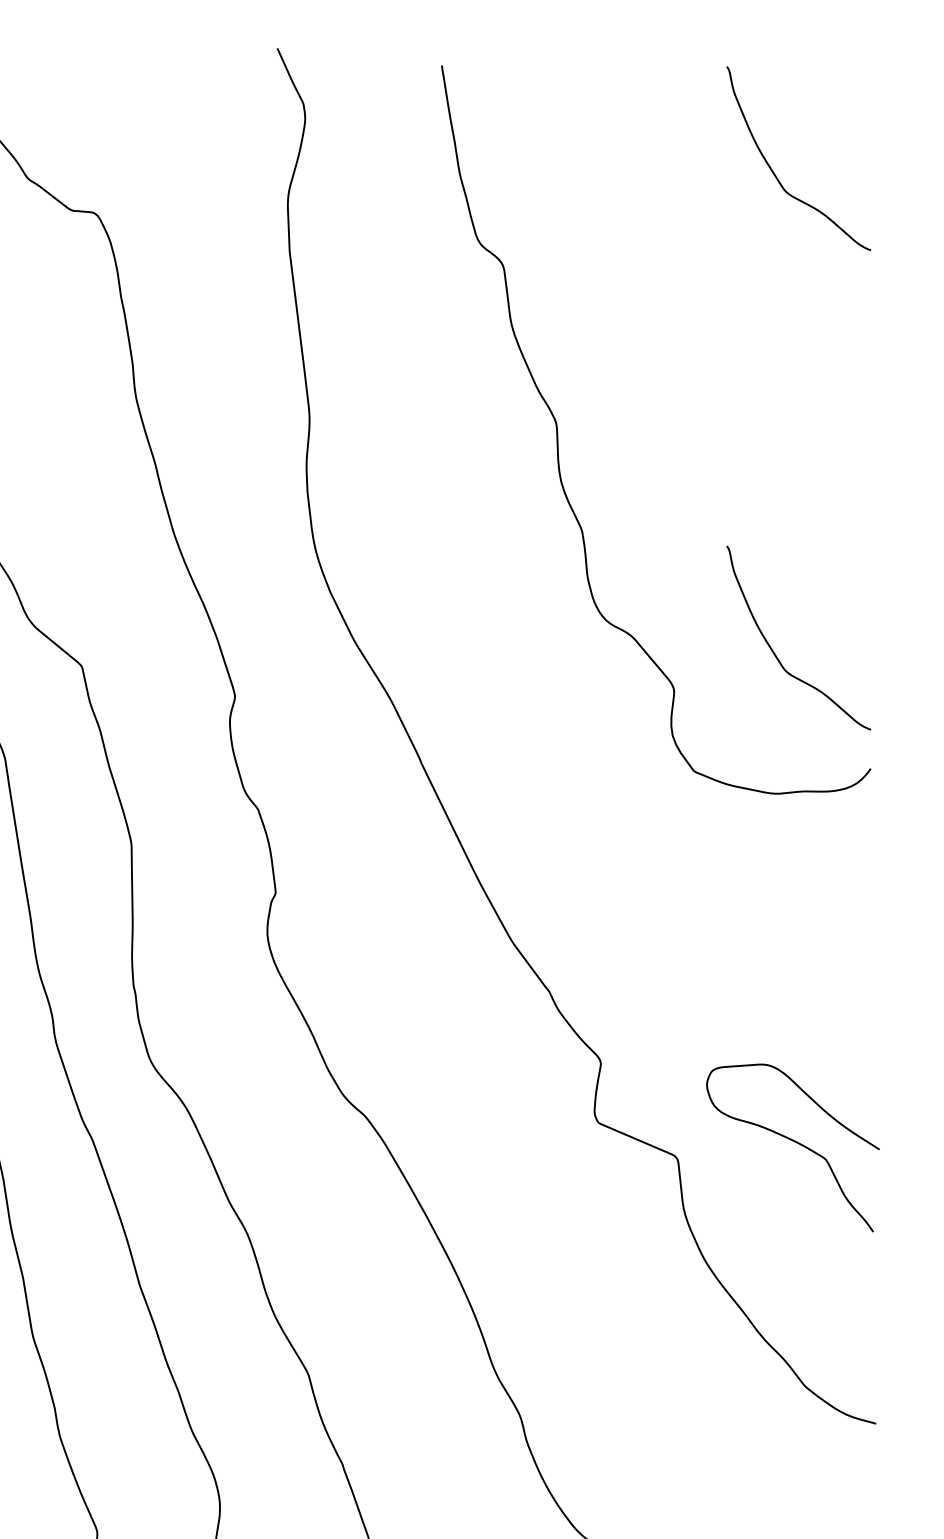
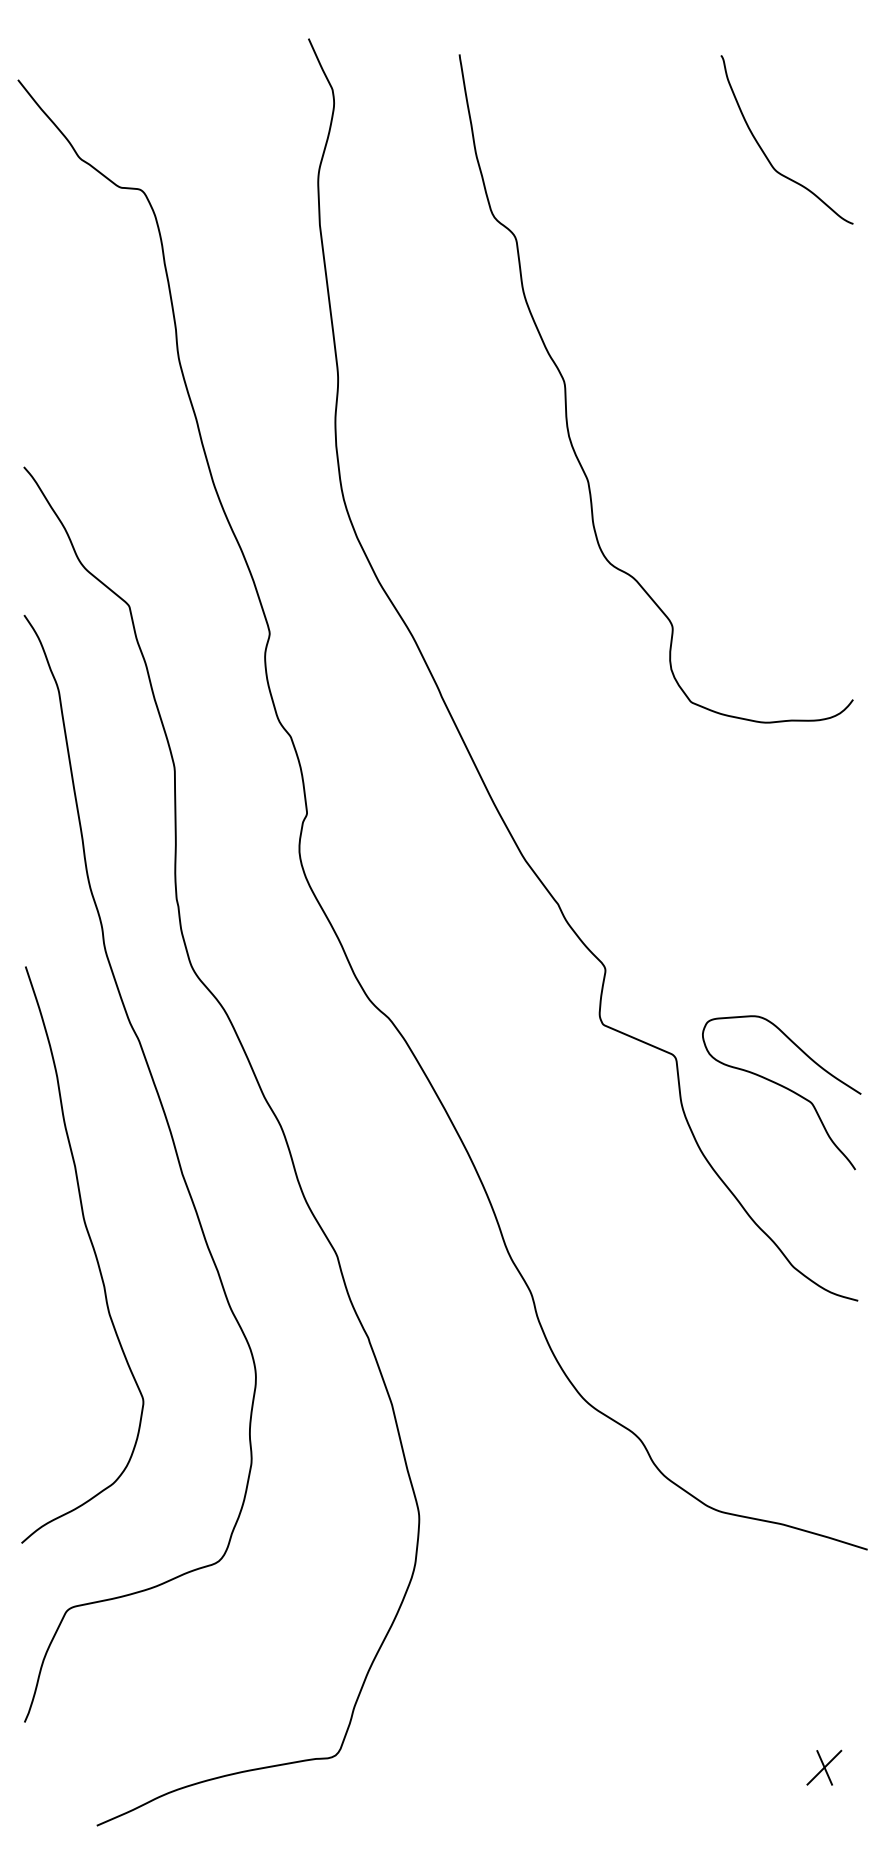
curve: (775, 652) -> (765, 593), removed
curve: (795, 1143) -> (784, 1088), moved

